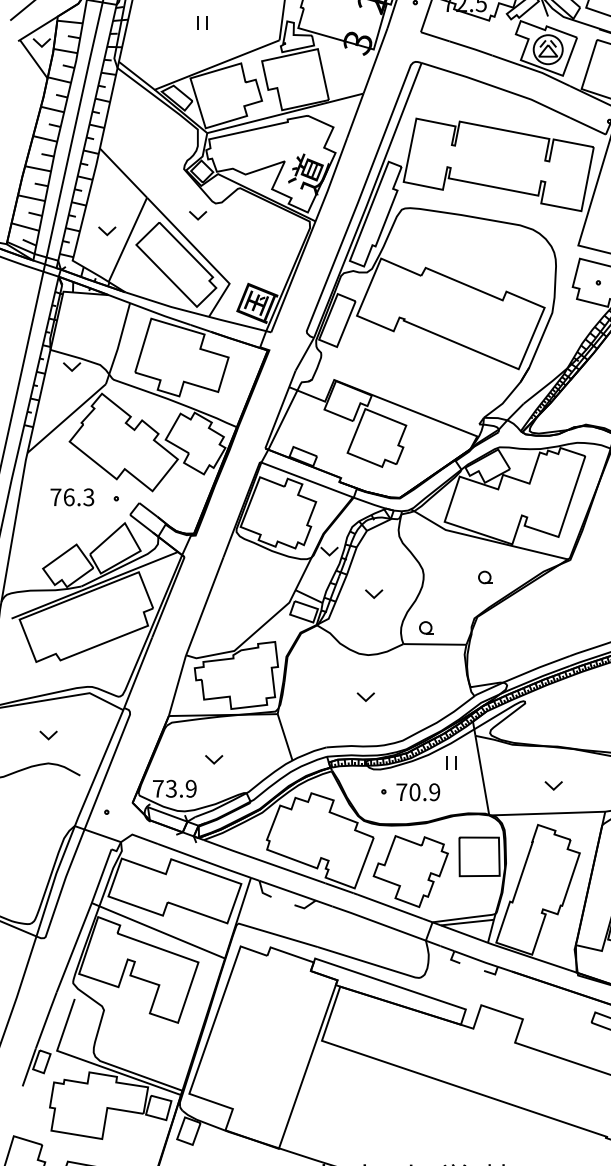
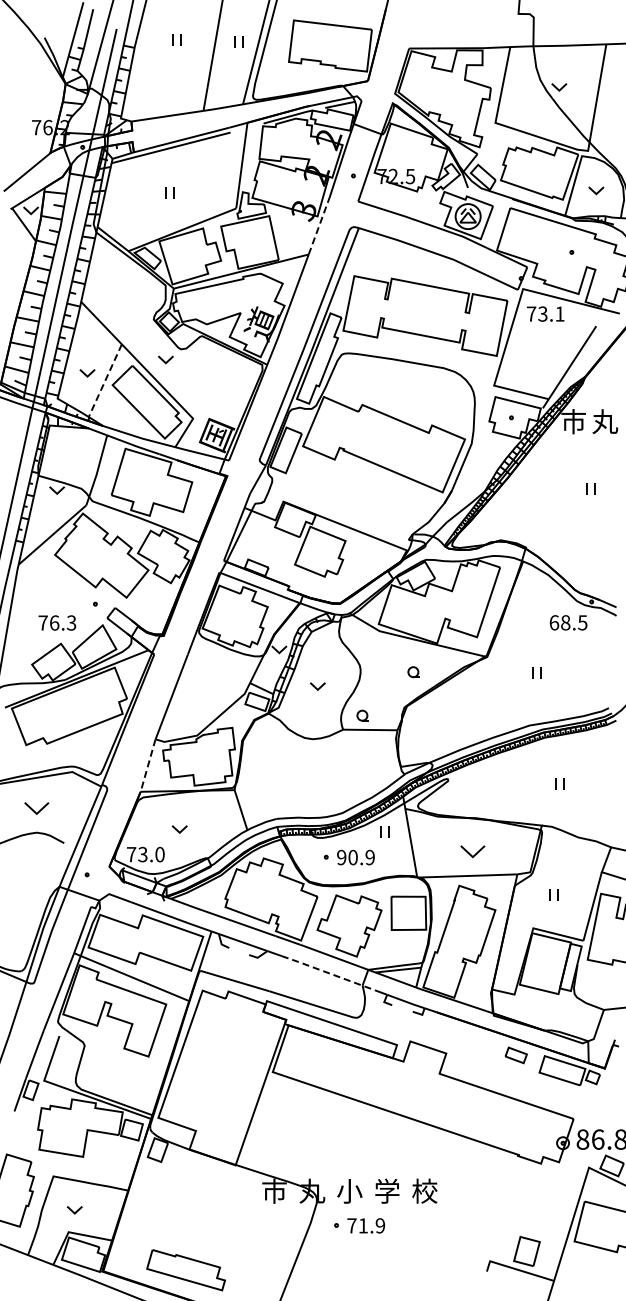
line: (376, 59) -> (319, 225), solid -> dashed
line: (128, 239) -> (105, 380), solid -> dashed
text: (72, 496) -> (57, 622), moved
line: (177, 684) -> (148, 764), solid -> dashed
part: (365, 697) -> (310, 775), removed
part: (48, 735) -> (36, 808), size x1.6
part: (553, 786) -> (472, 852), size x1.6
text: (190, 788) -> (159, 854), 73.9 -> 73.0
text: (401, 792) -> (341, 857), 70.9 -> 90.9
line: (386, 926) -> (328, 973), solid -> dashed

